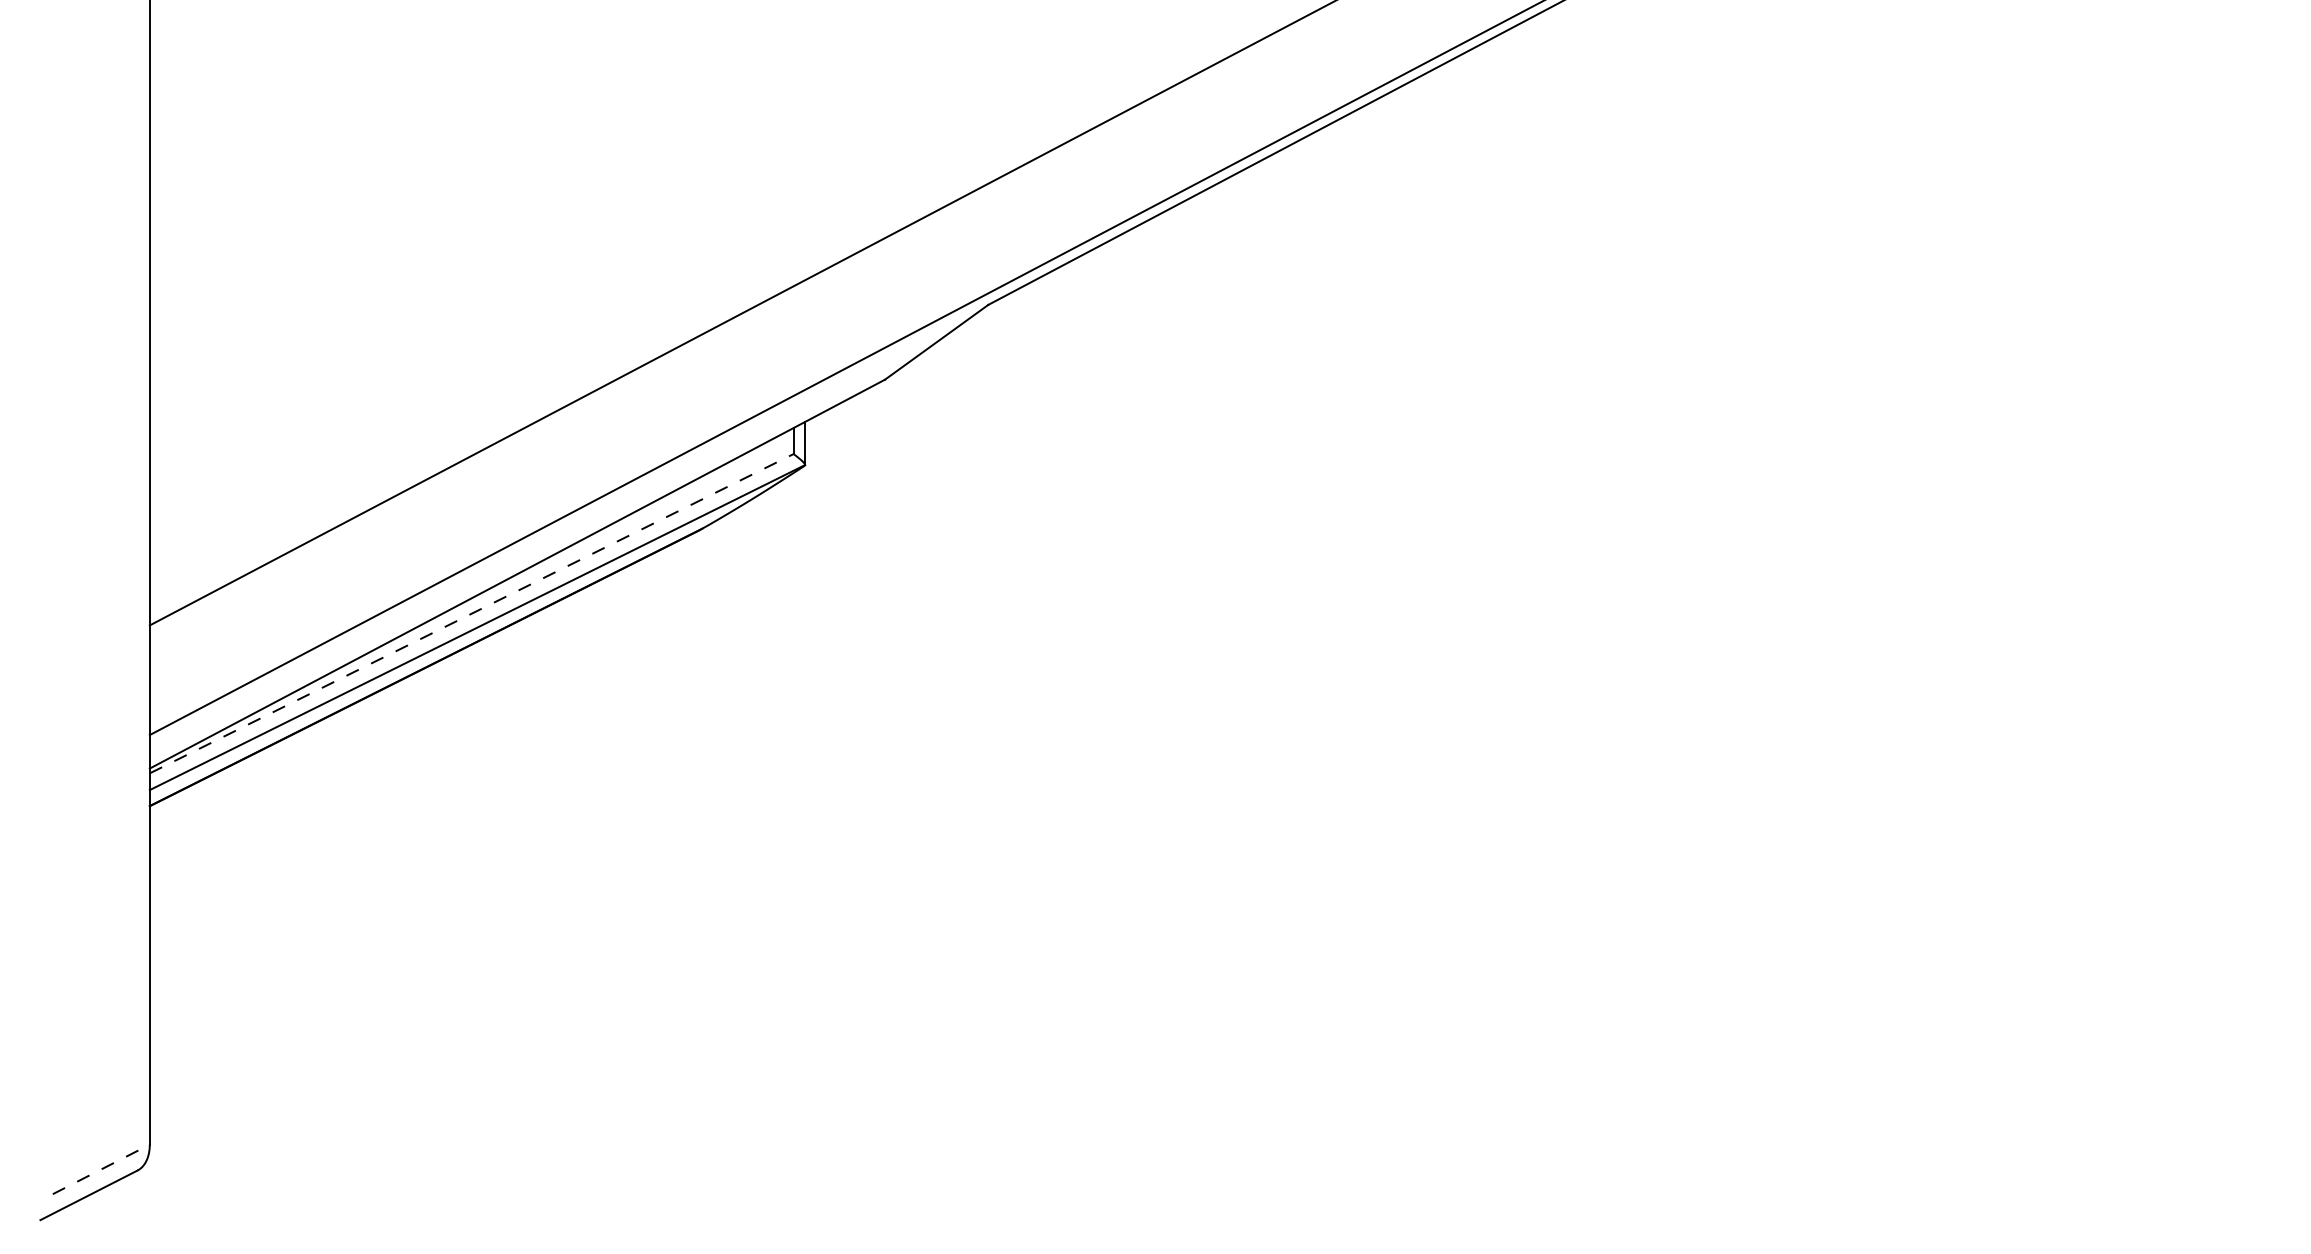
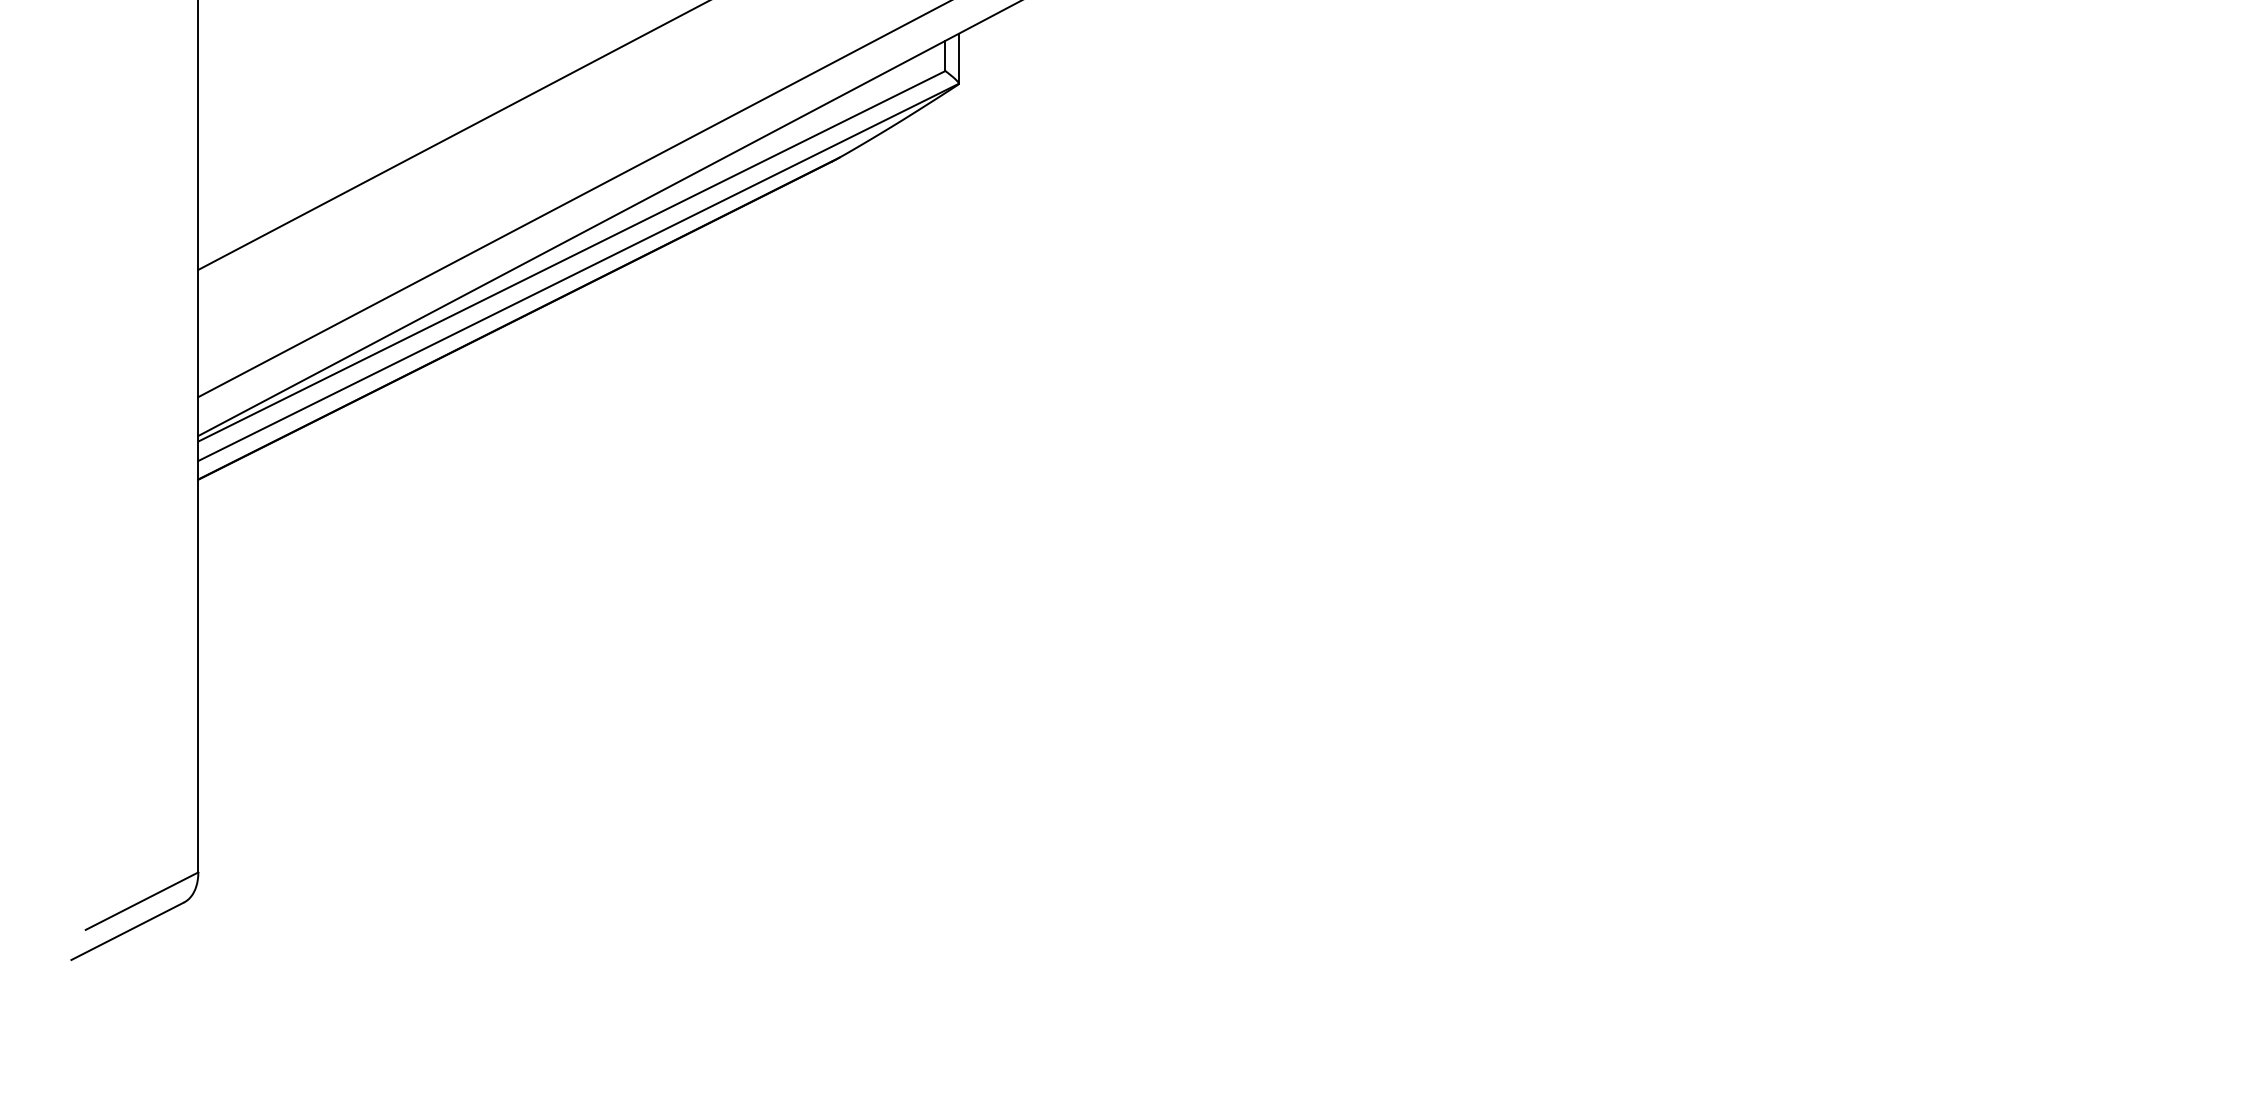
line: (472, 613) -> (572, 256), dashed -> solid
line: (101, 1169) -> (142, 901), dashed -> solid

